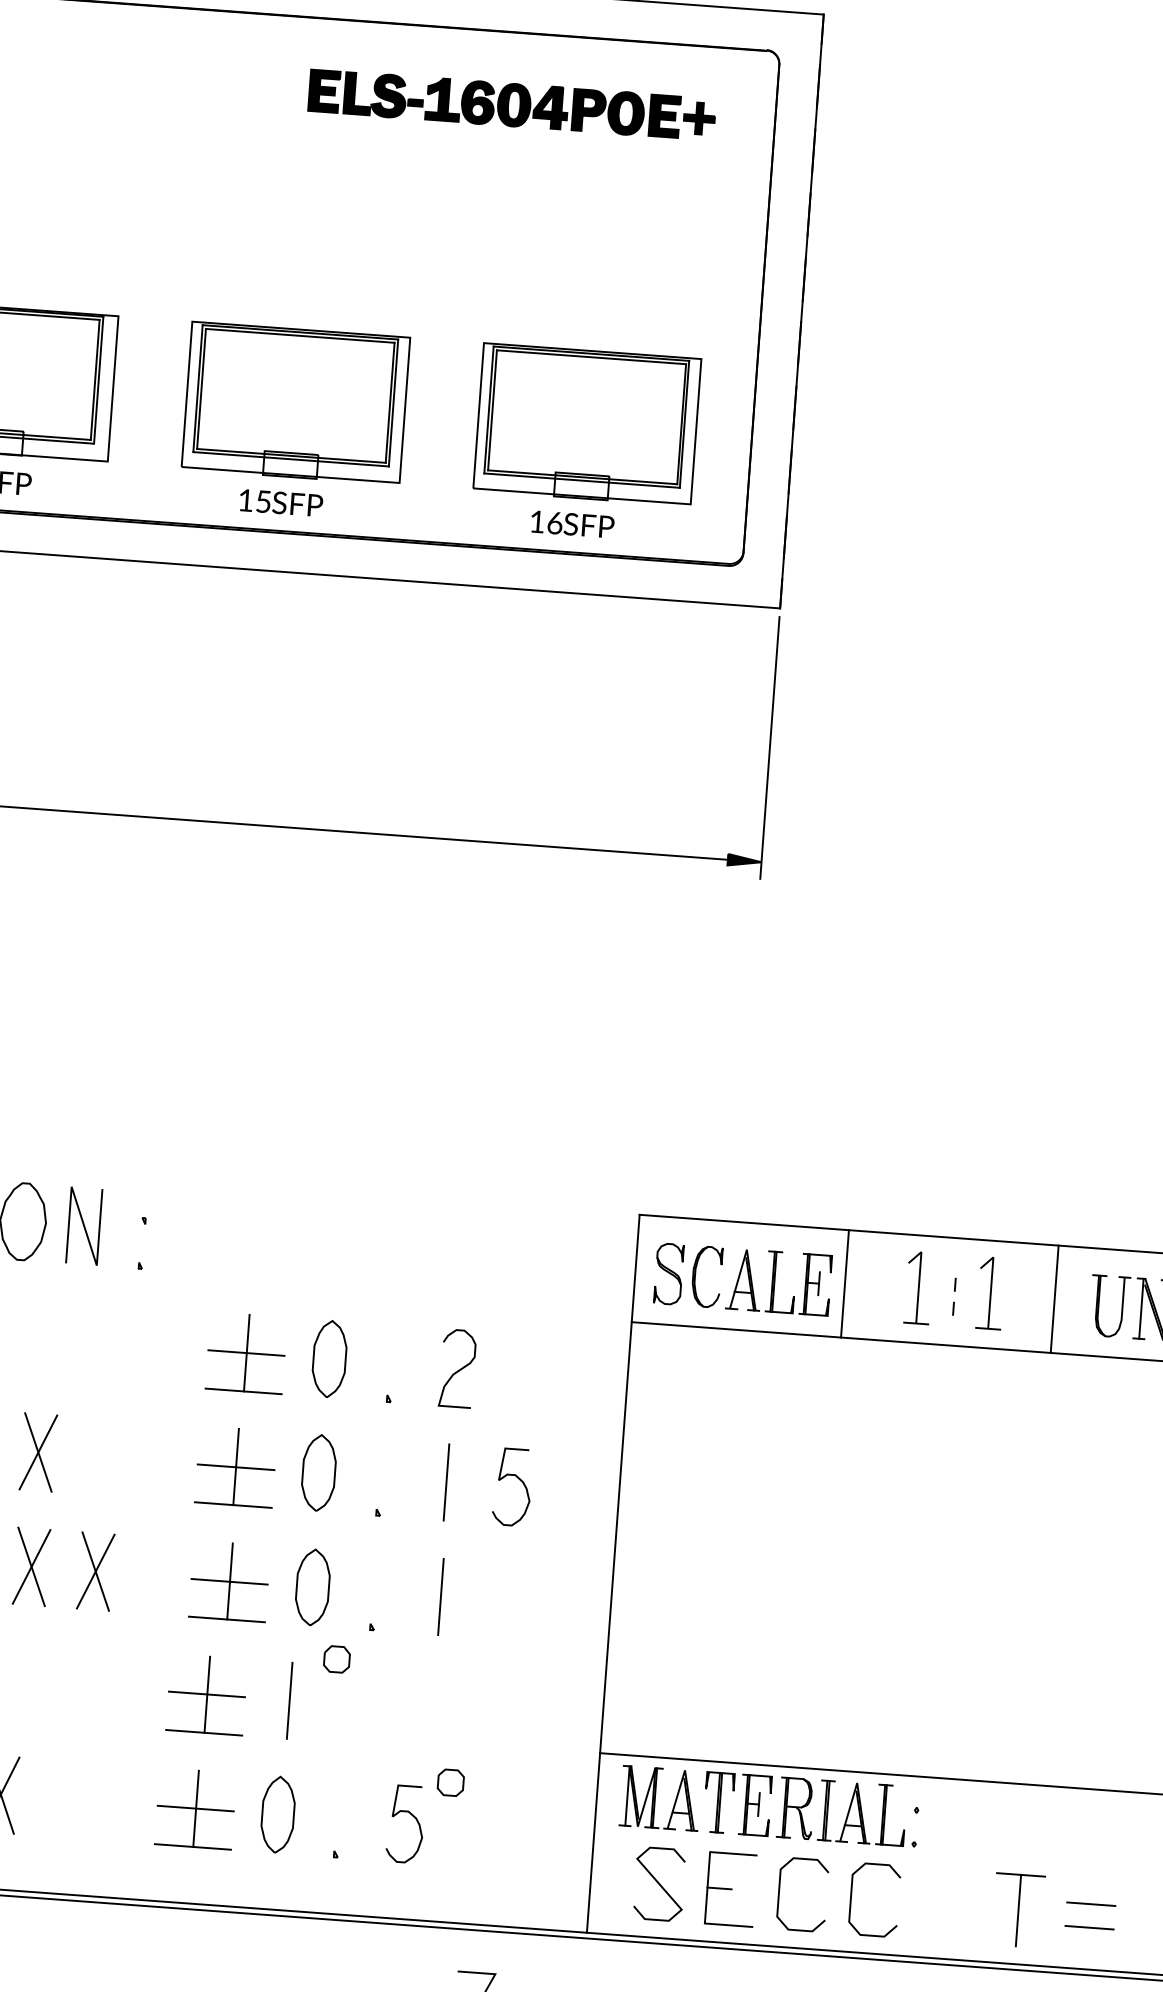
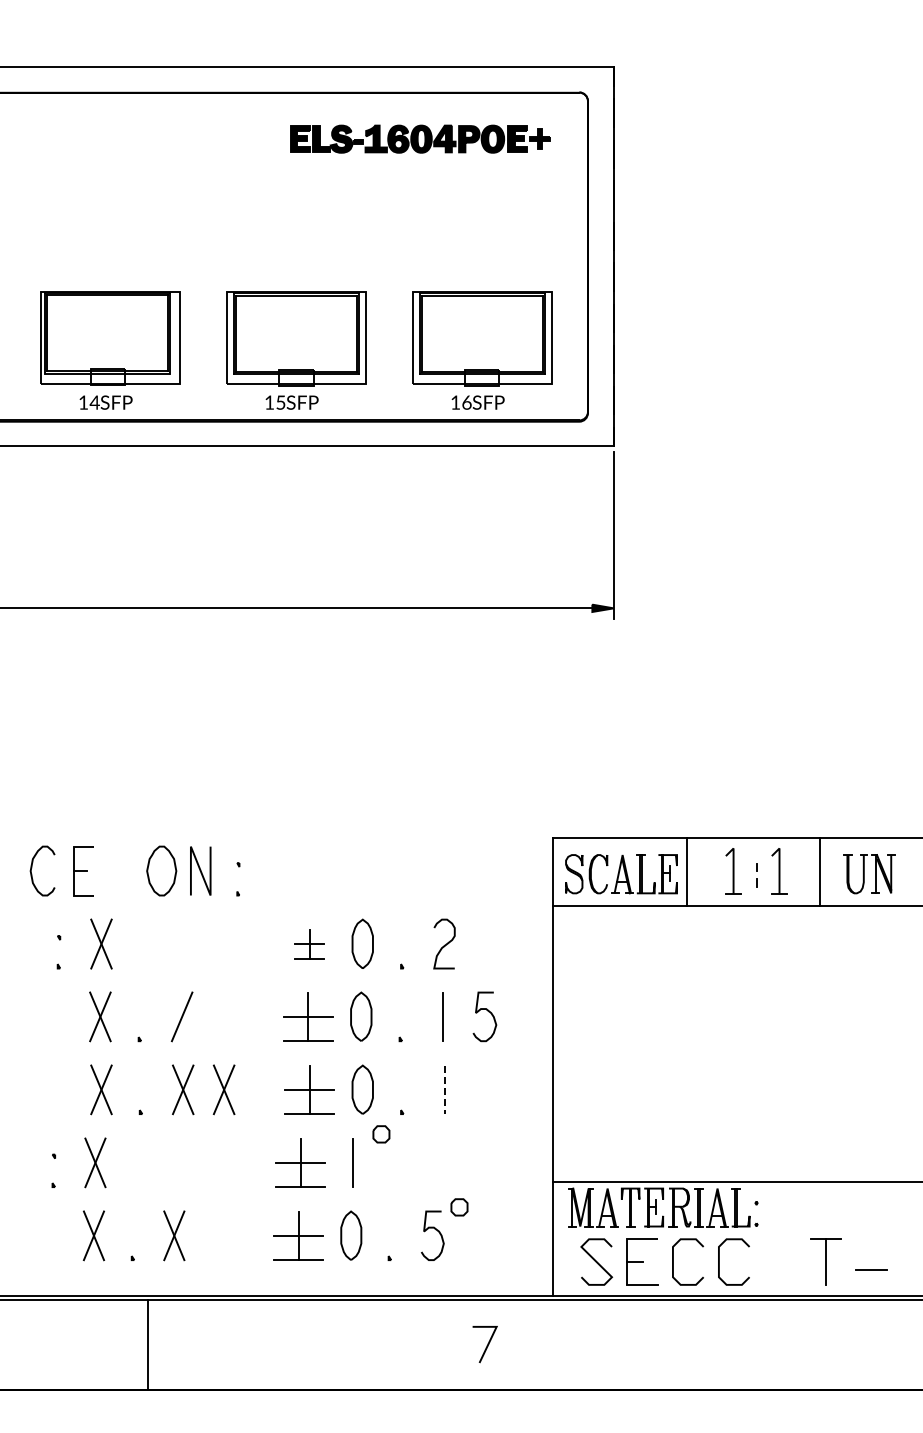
part: (246, 1353) -> (309, 944), size x0.6
line: (37, 1451) -> (181, 1016), removed
line: (440, 1597) -> (444, 1090), solid -> dashed
line: (1090, 1903) -> (871, 1254), removed

